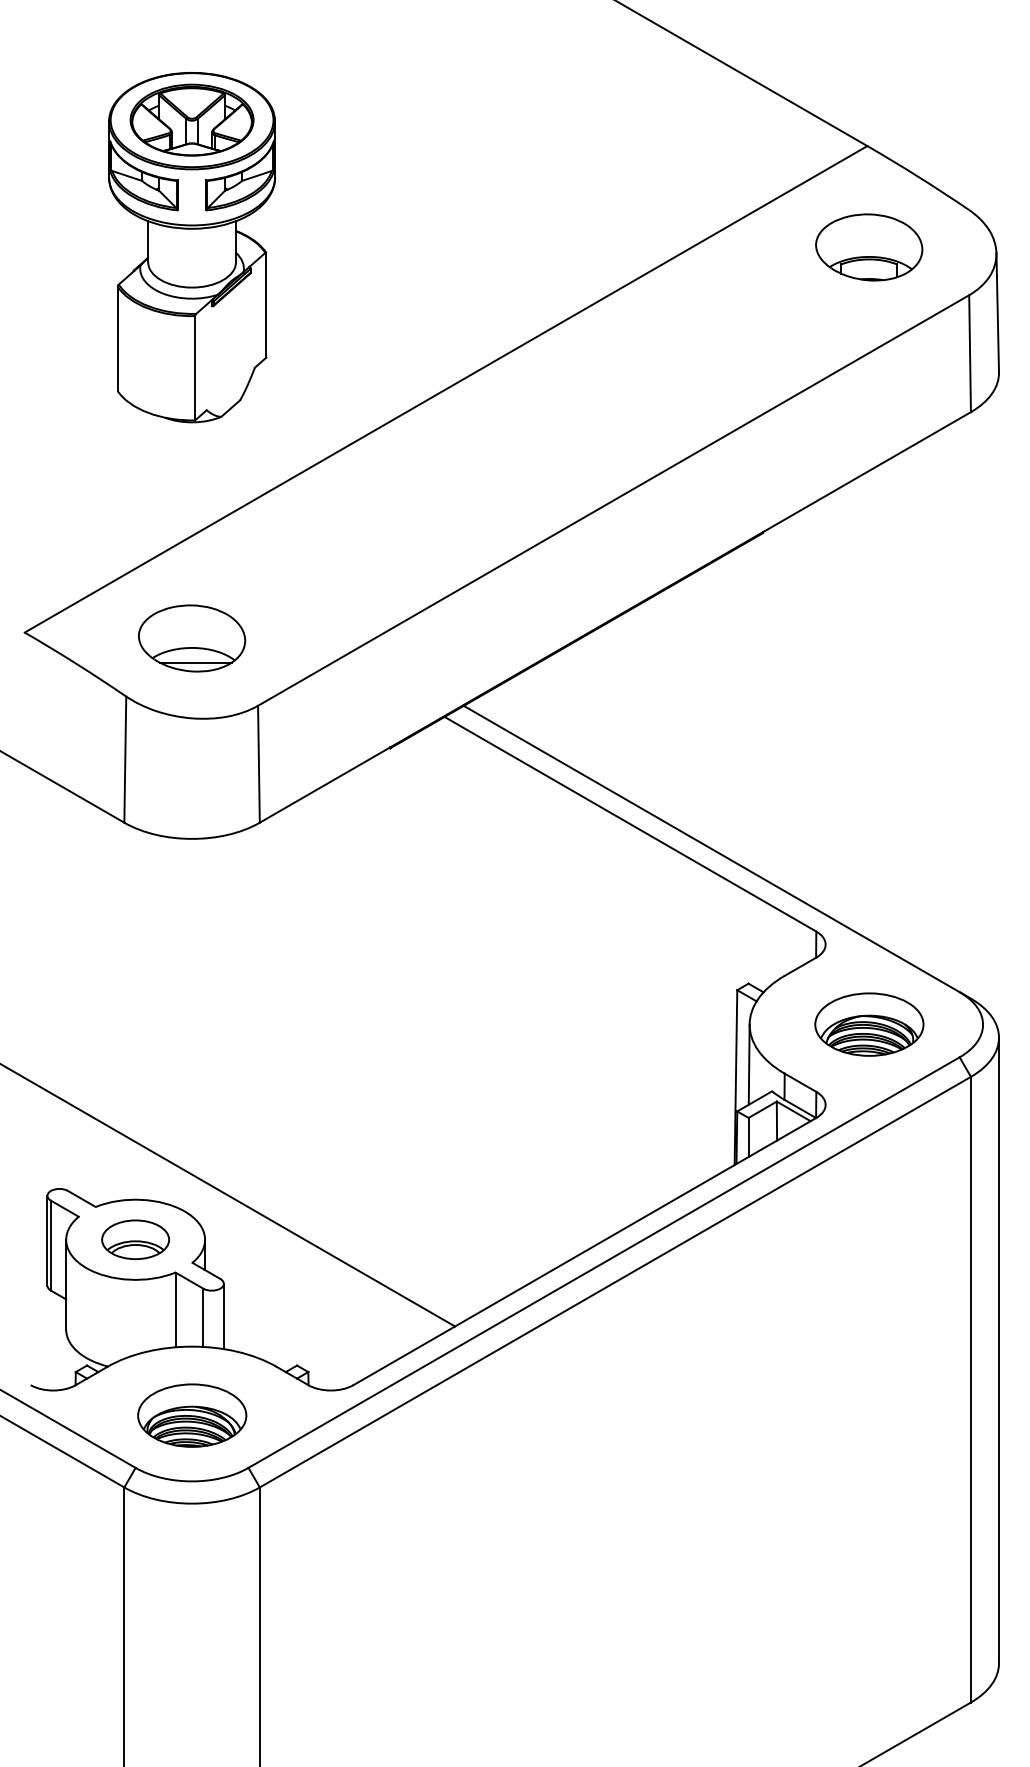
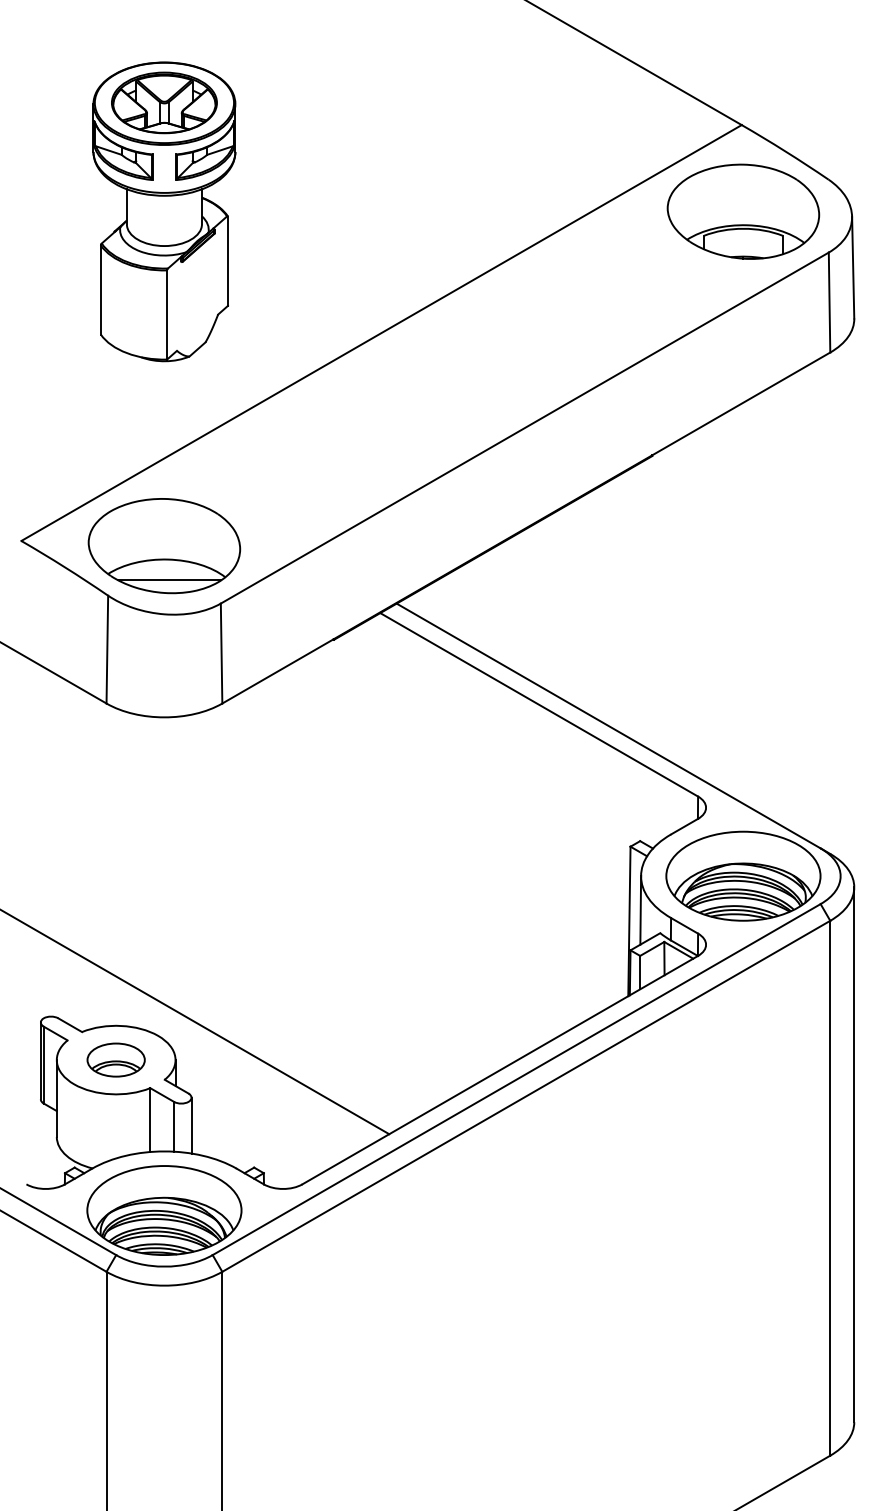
part: (868, 247) -> (742, 211), size x1.67
part: (191, 638) -> (163, 546), size x1.67
part: (869, 1024) -> (743, 876), size x1.67
part: (192, 1415) -> (164, 1210), size x1.67

